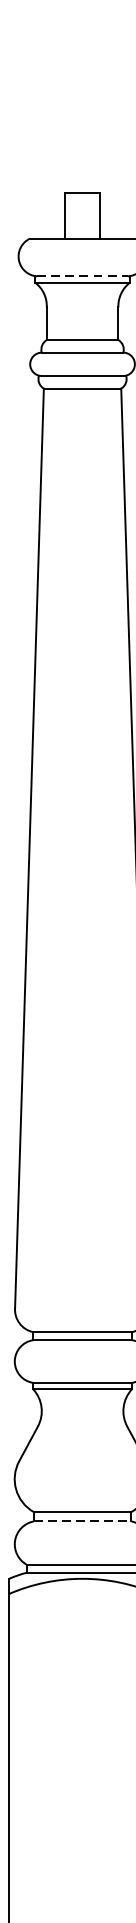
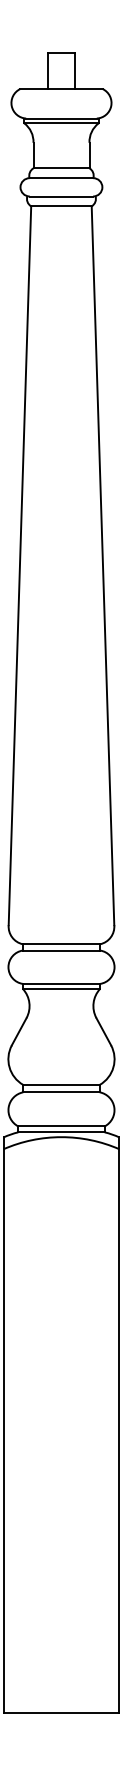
line: (82, 276) -> (61, 118), dashed -> solid
line: (82, 1521) -> (61, 1092), dashed -> solid

